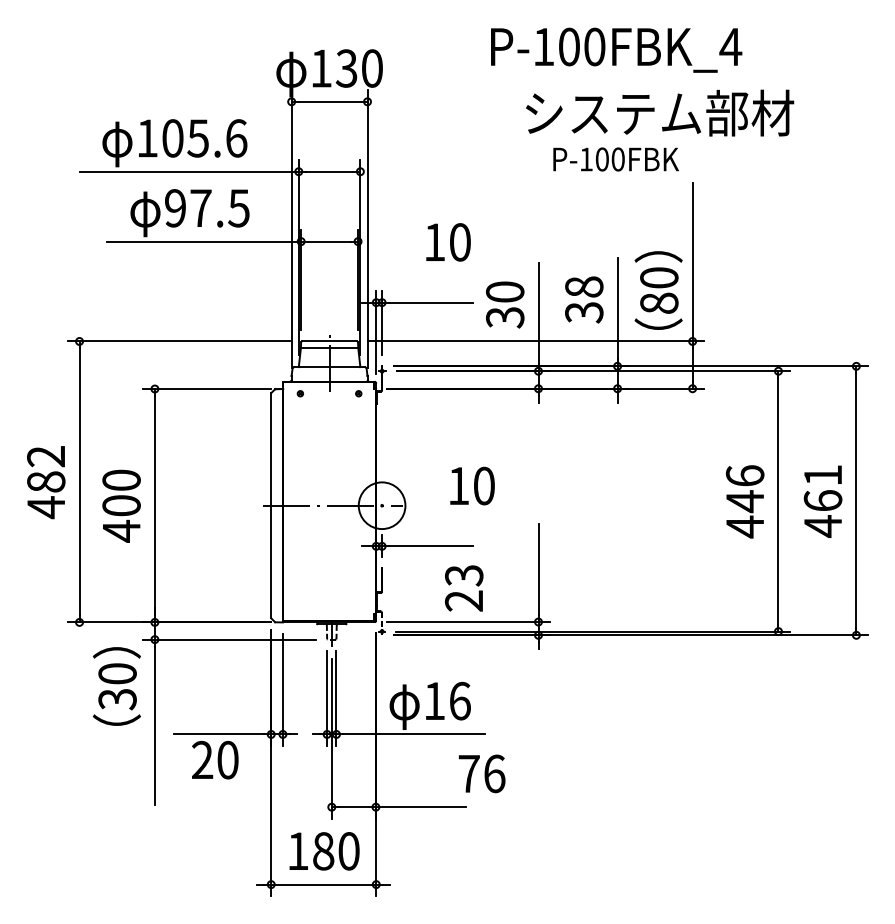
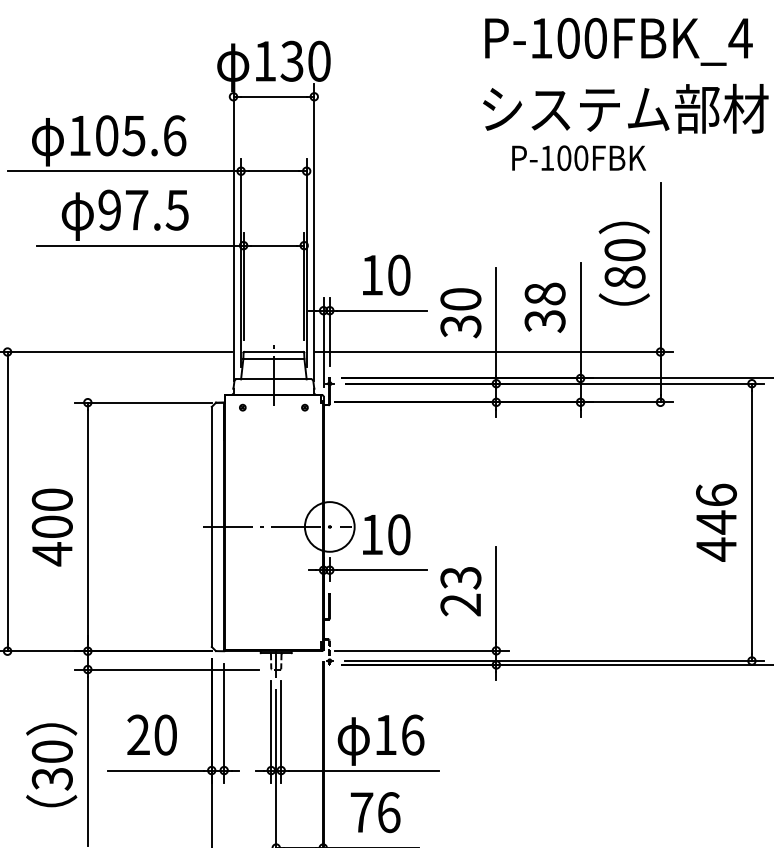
text: (616, 49) -> (618, 41), moved
text: (448, 242) -> (386, 275), moved
text: (658, 290) -> (624, 263), moved
text: (472, 485) -> (386, 534), moved
text: (464, 588) -> (461, 591), moved
text: (116, 686) -> (51, 765), moved
text: (215, 760) -> (152, 735), moved
text: (481, 773) -> (374, 812), moved

